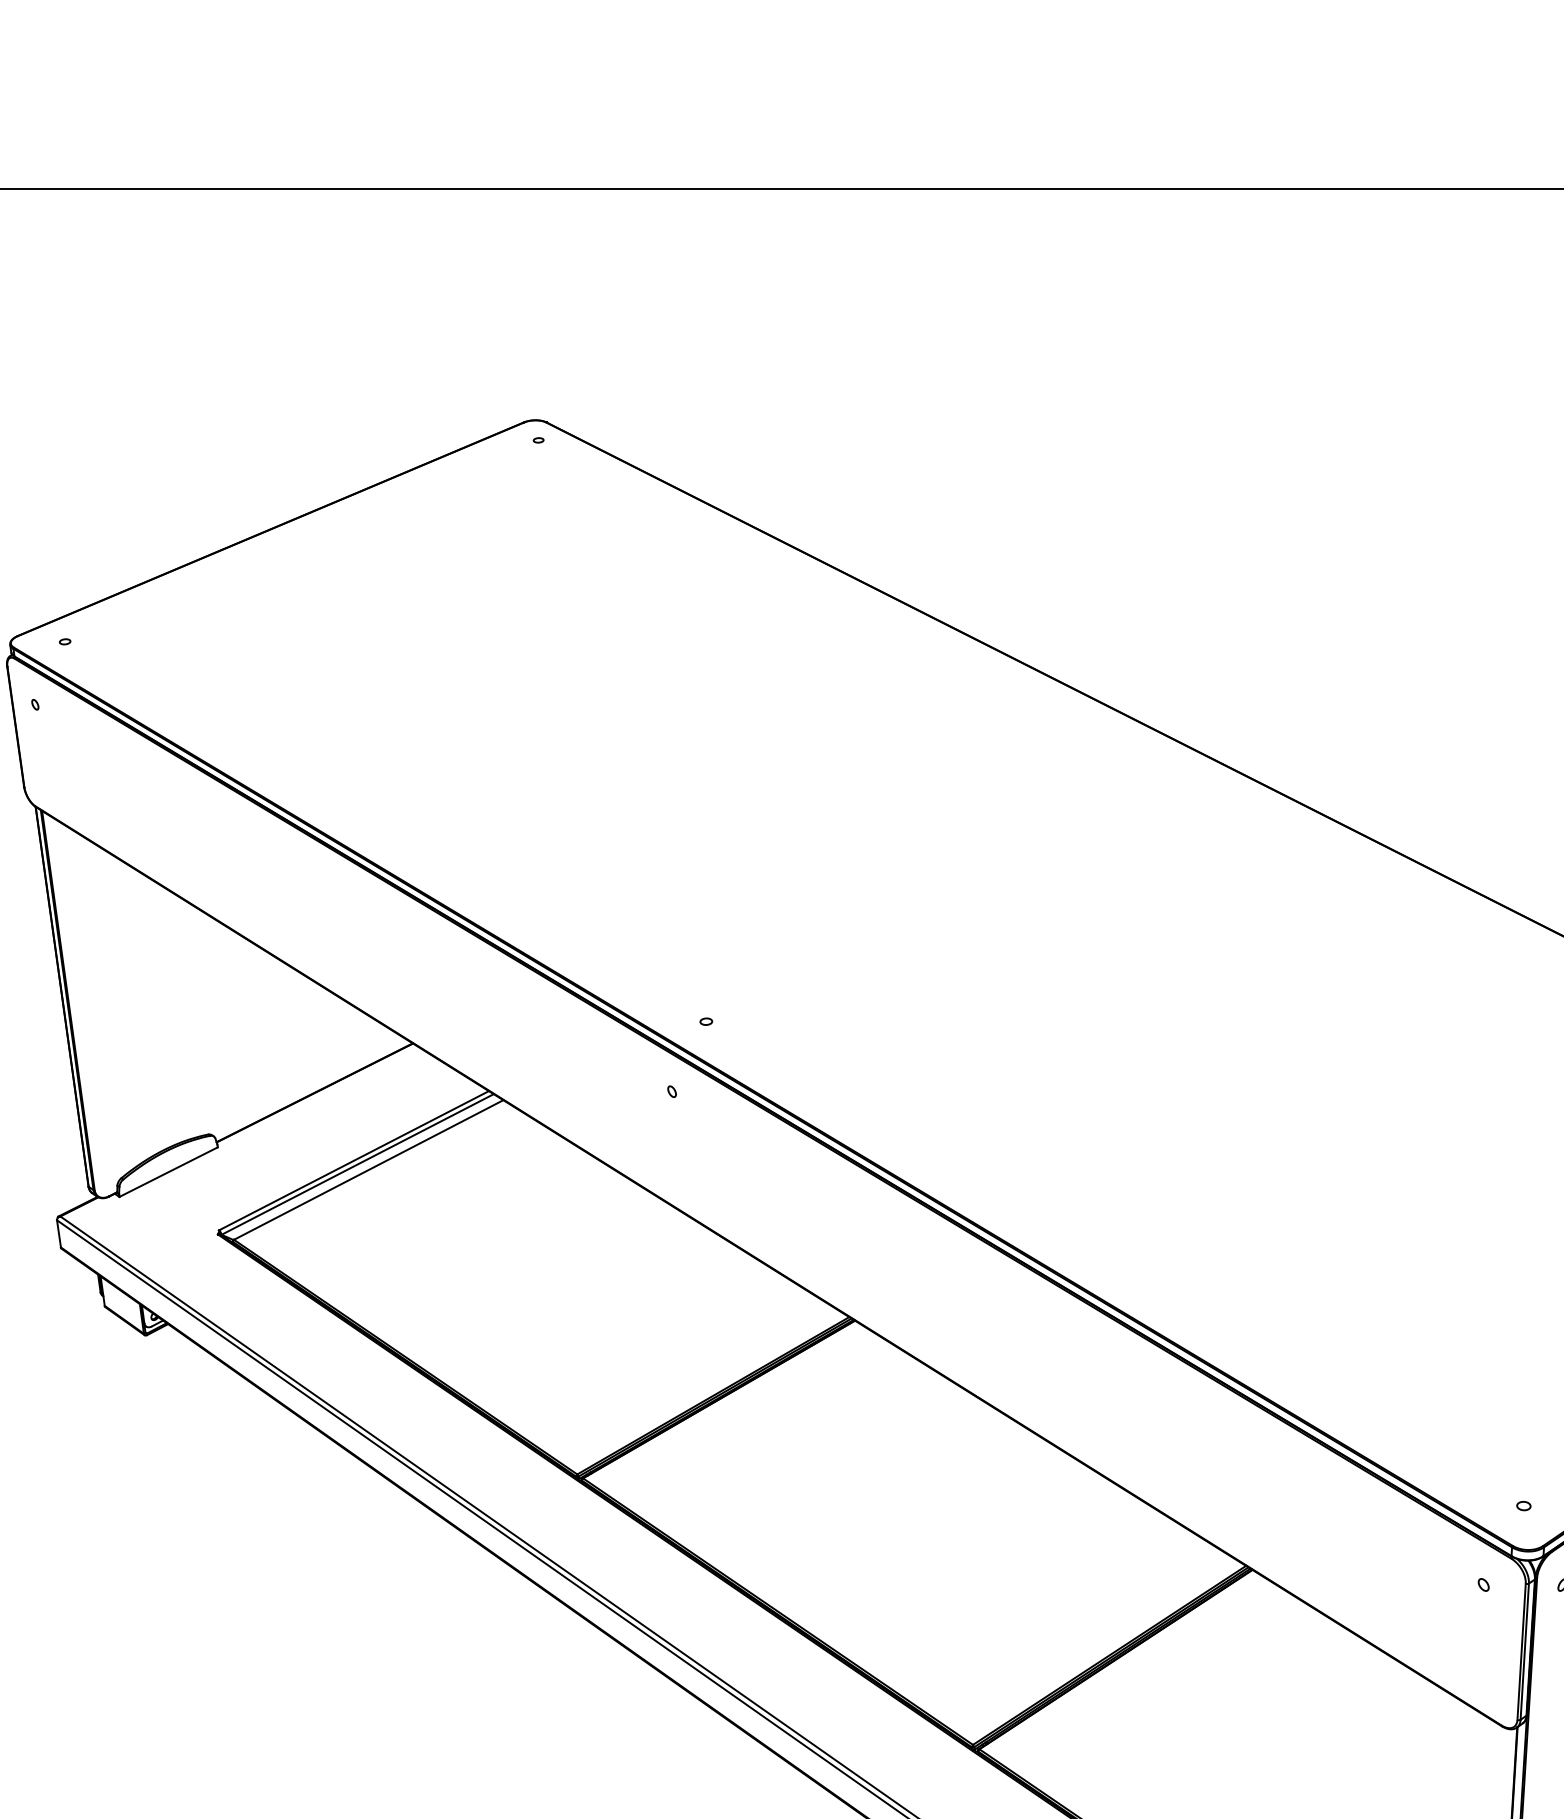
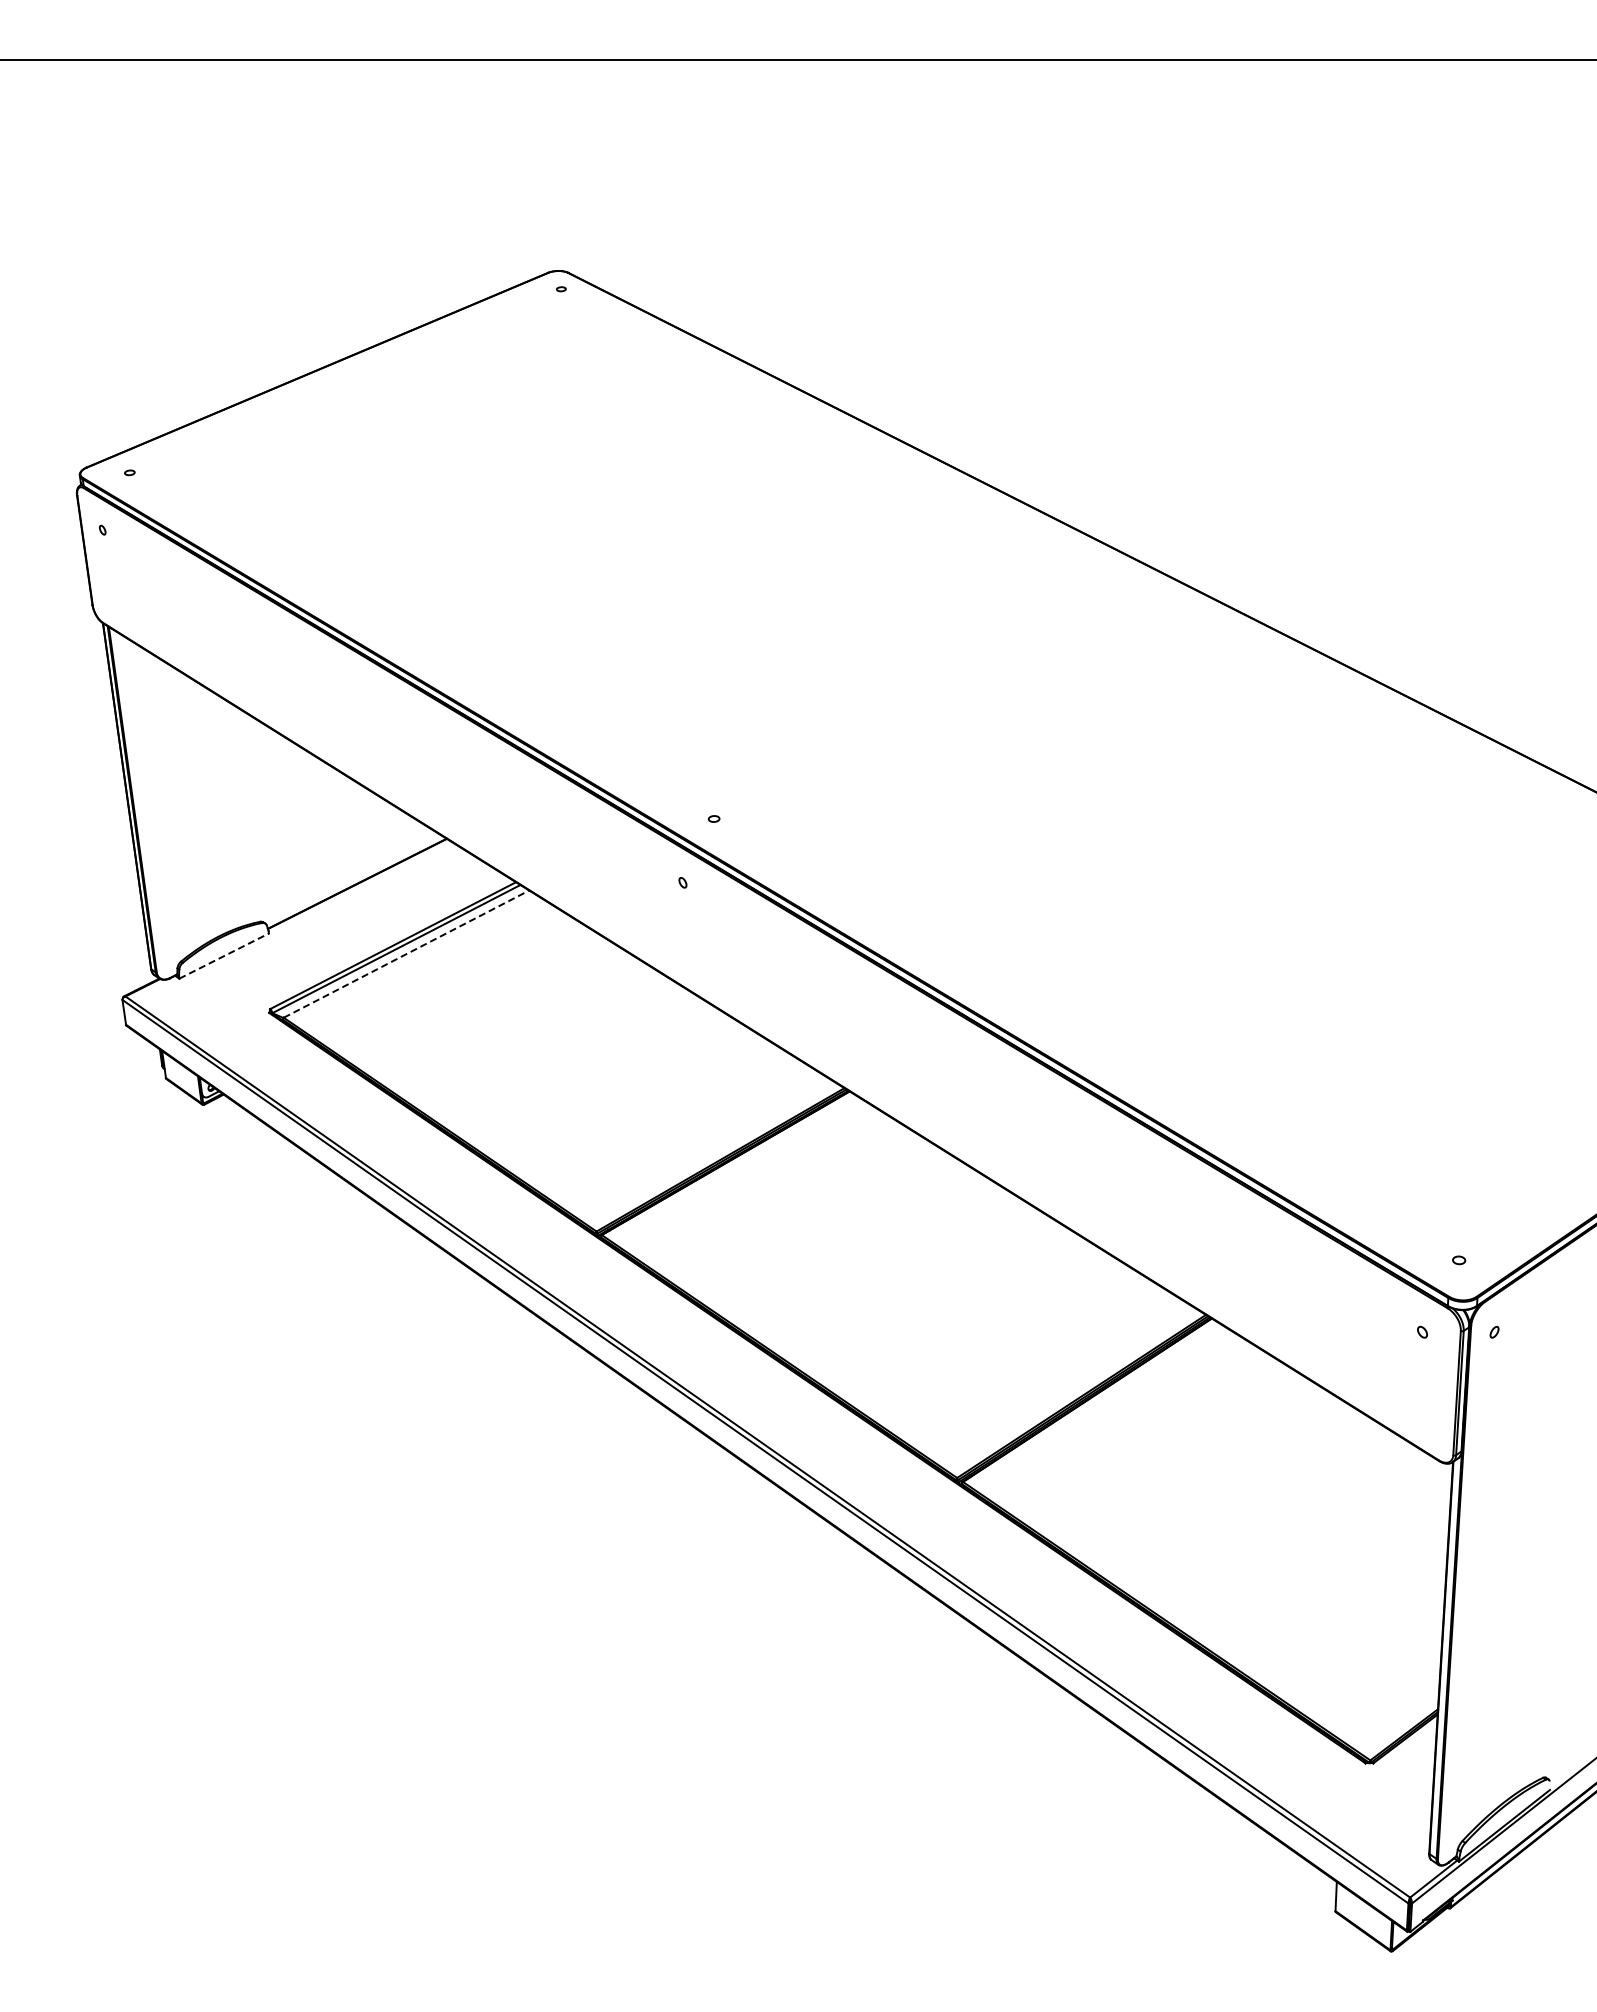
line: (368, 1169) -> (406, 953), solid -> dashed
line: (169, 1171) -> (224, 955), solid -> dashed

